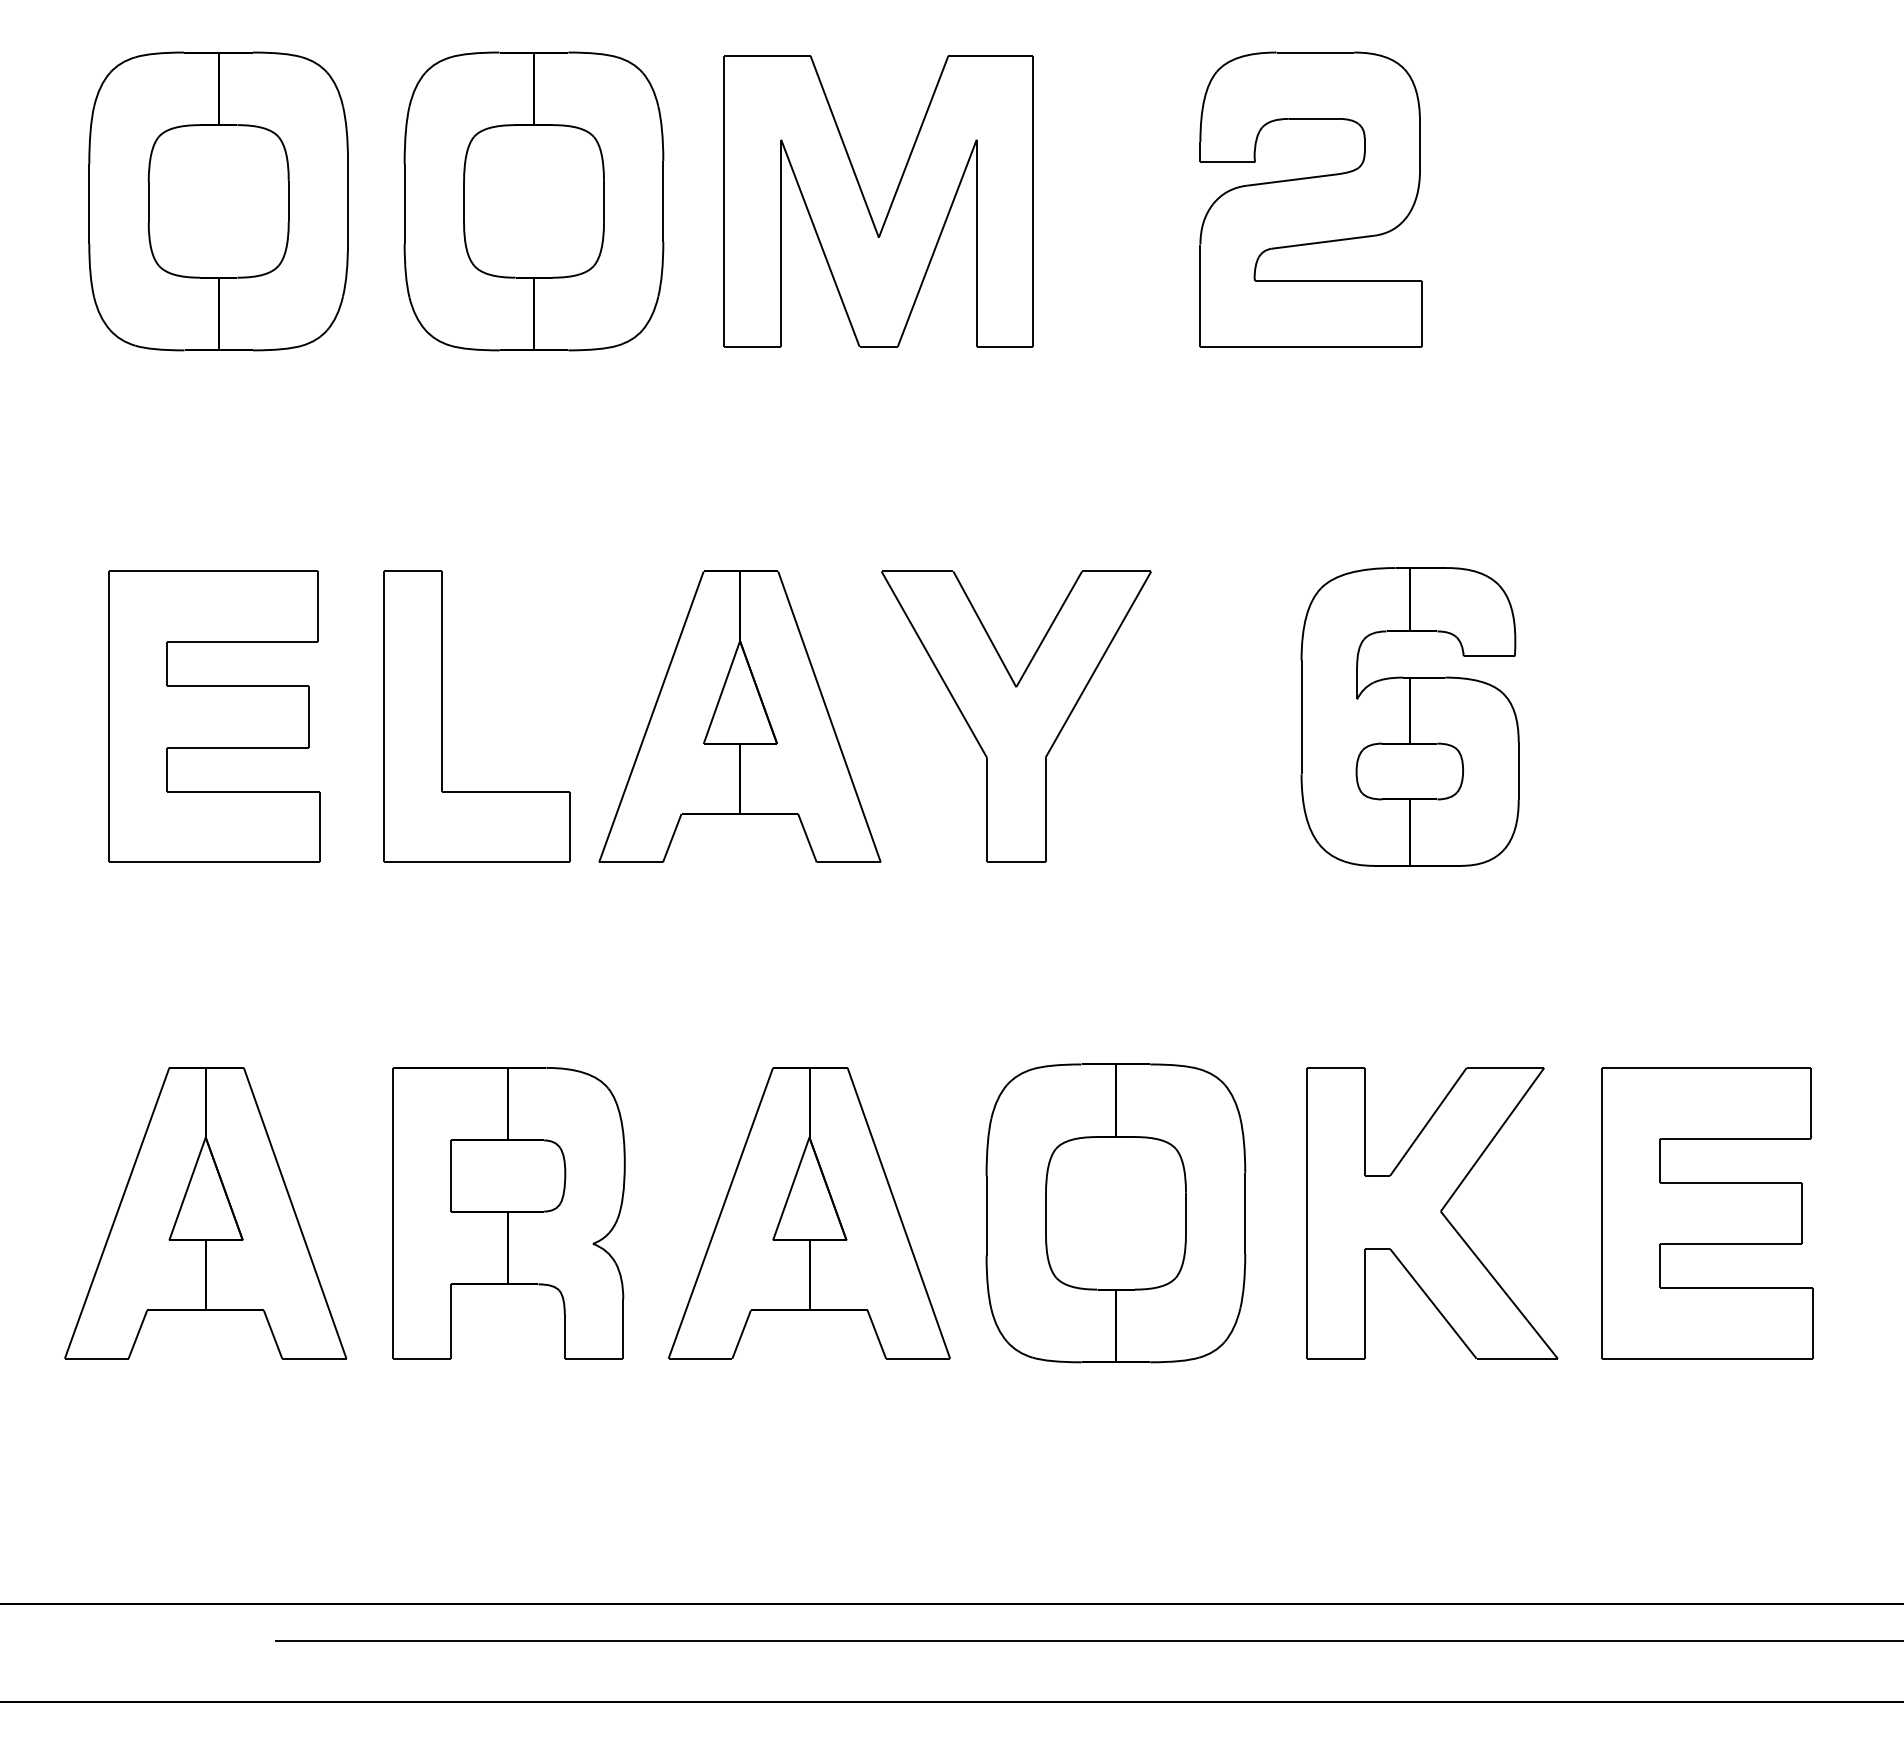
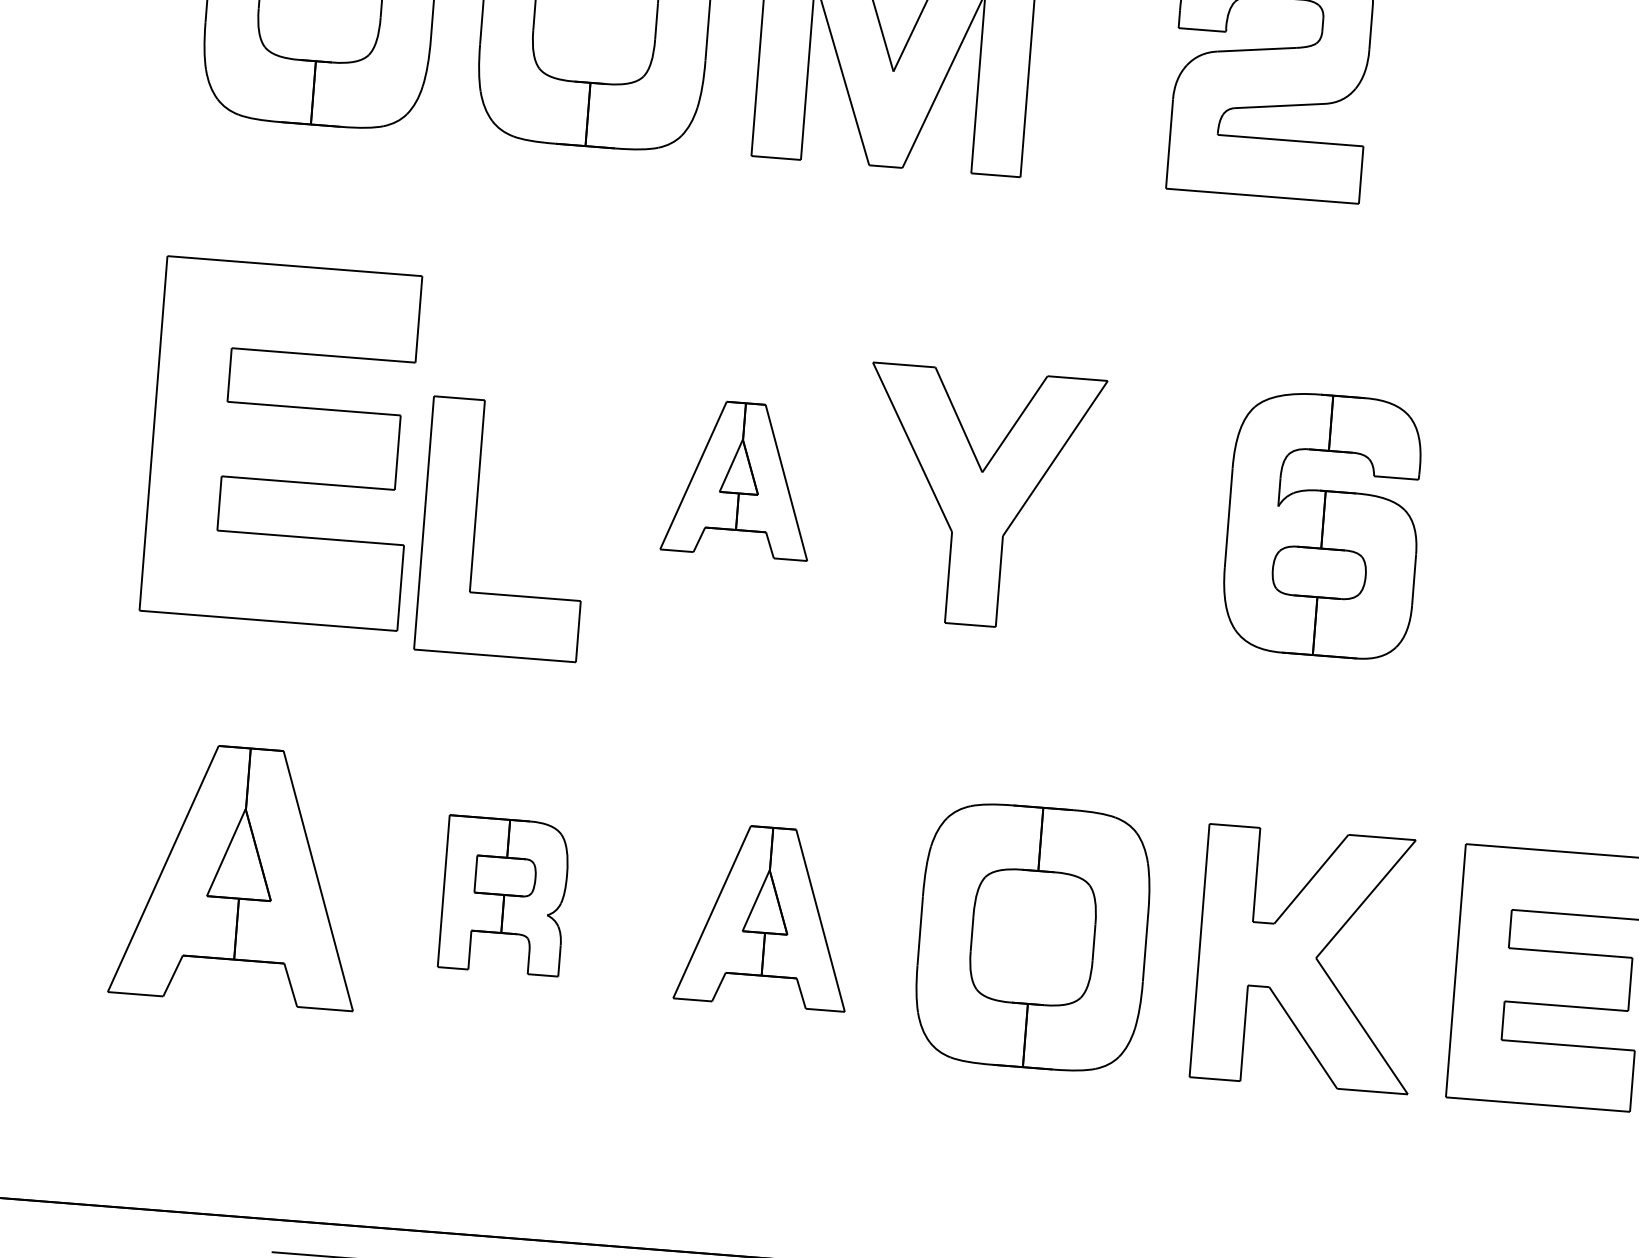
part: (214, 716) -> (282, 443), size x1.4
part: (442, 716) -> (475, 526), moved
part: (739, 716) -> (739, 479), size x0.6
part: (508, 1213) -> (504, 895), size x0.6
part: (808, 1213) -> (765, 916), size x0.7

